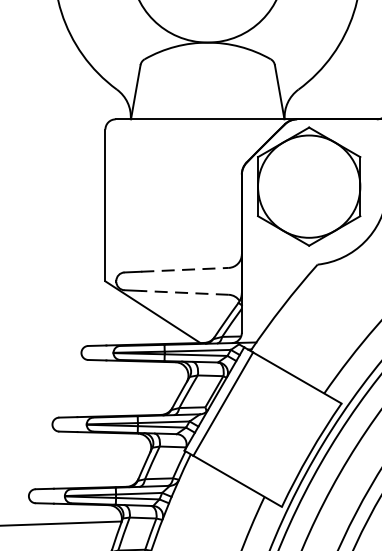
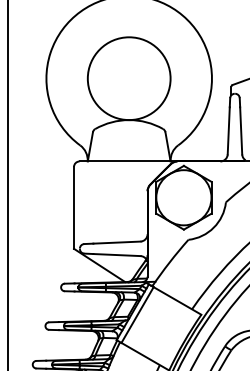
line: (184, 269) -> (116, 242), dashed -> solid
line: (184, 293) -> (116, 255), dashed -> solid

